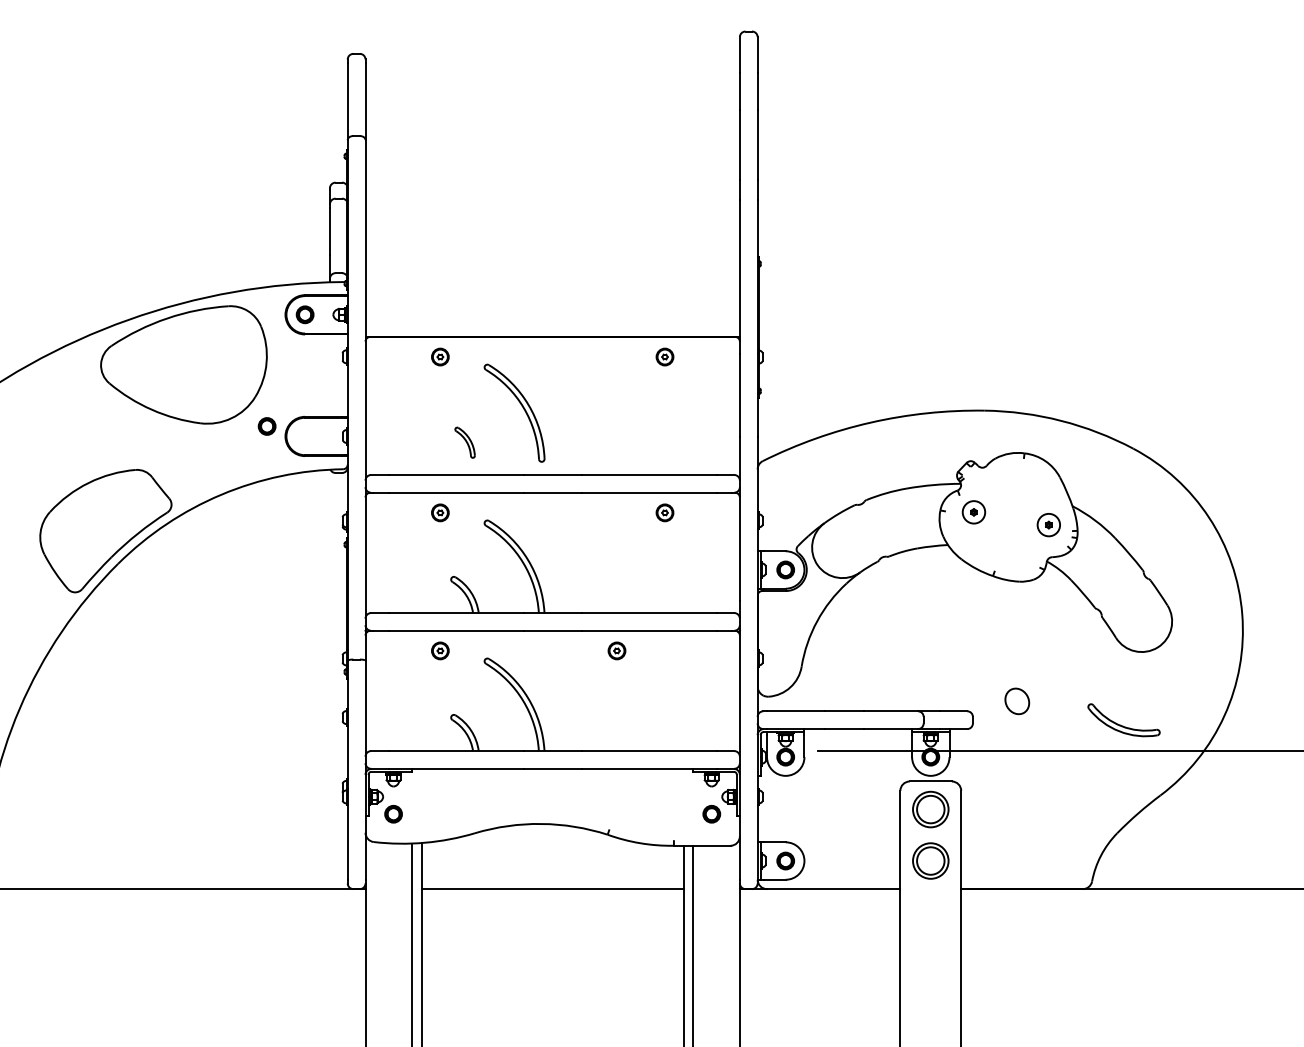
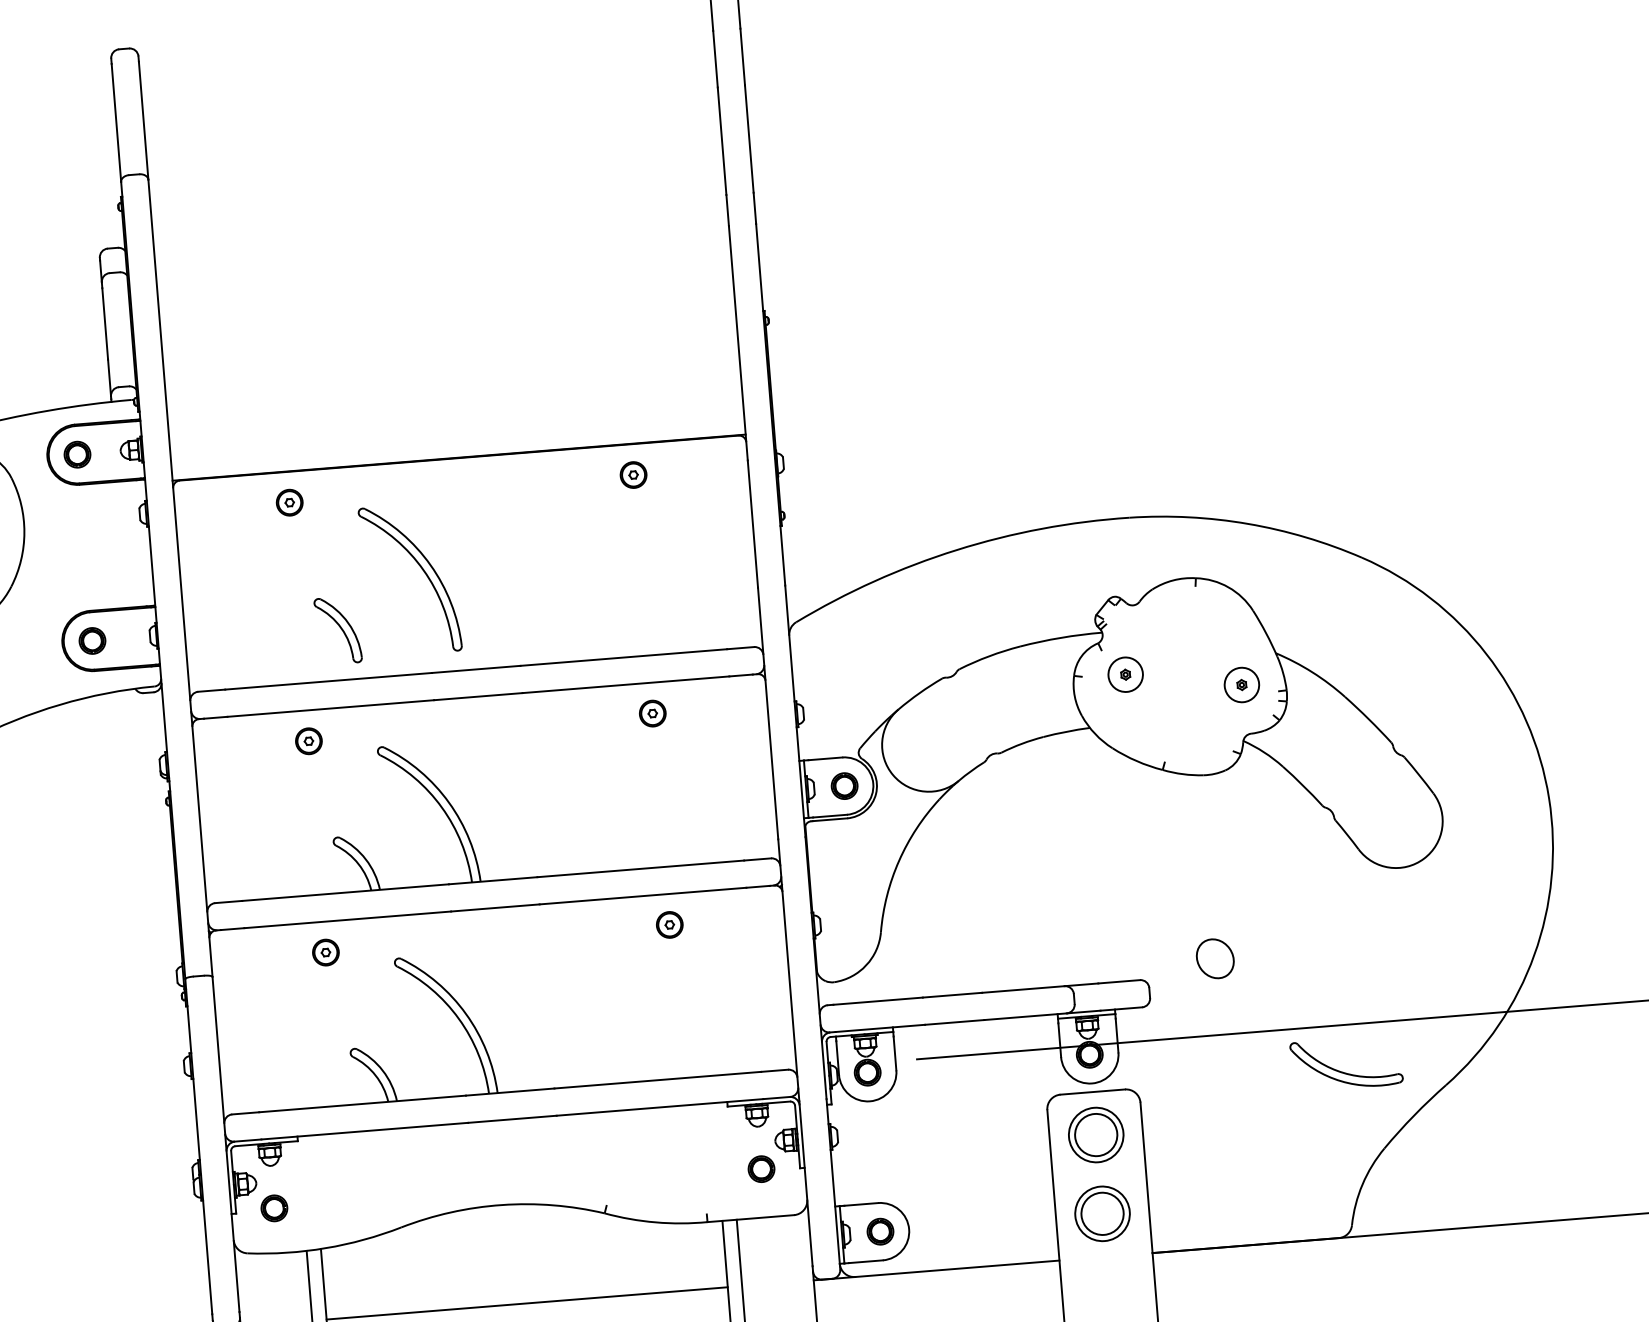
part: (266, 426) -> (91, 641), moved
part: (464, 442) -> (337, 630), size x1.43
part: (616, 650) -> (668, 924), moved
part: (1123, 720) -> (1345, 1064), moved

